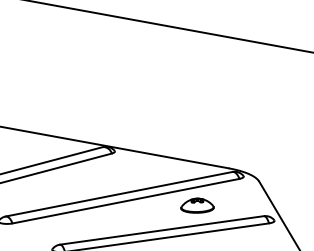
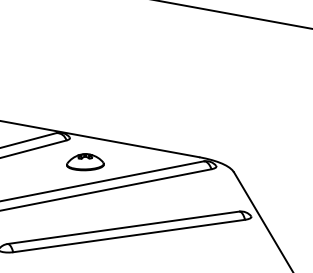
part: (197, 205) -> (85, 161), moved

